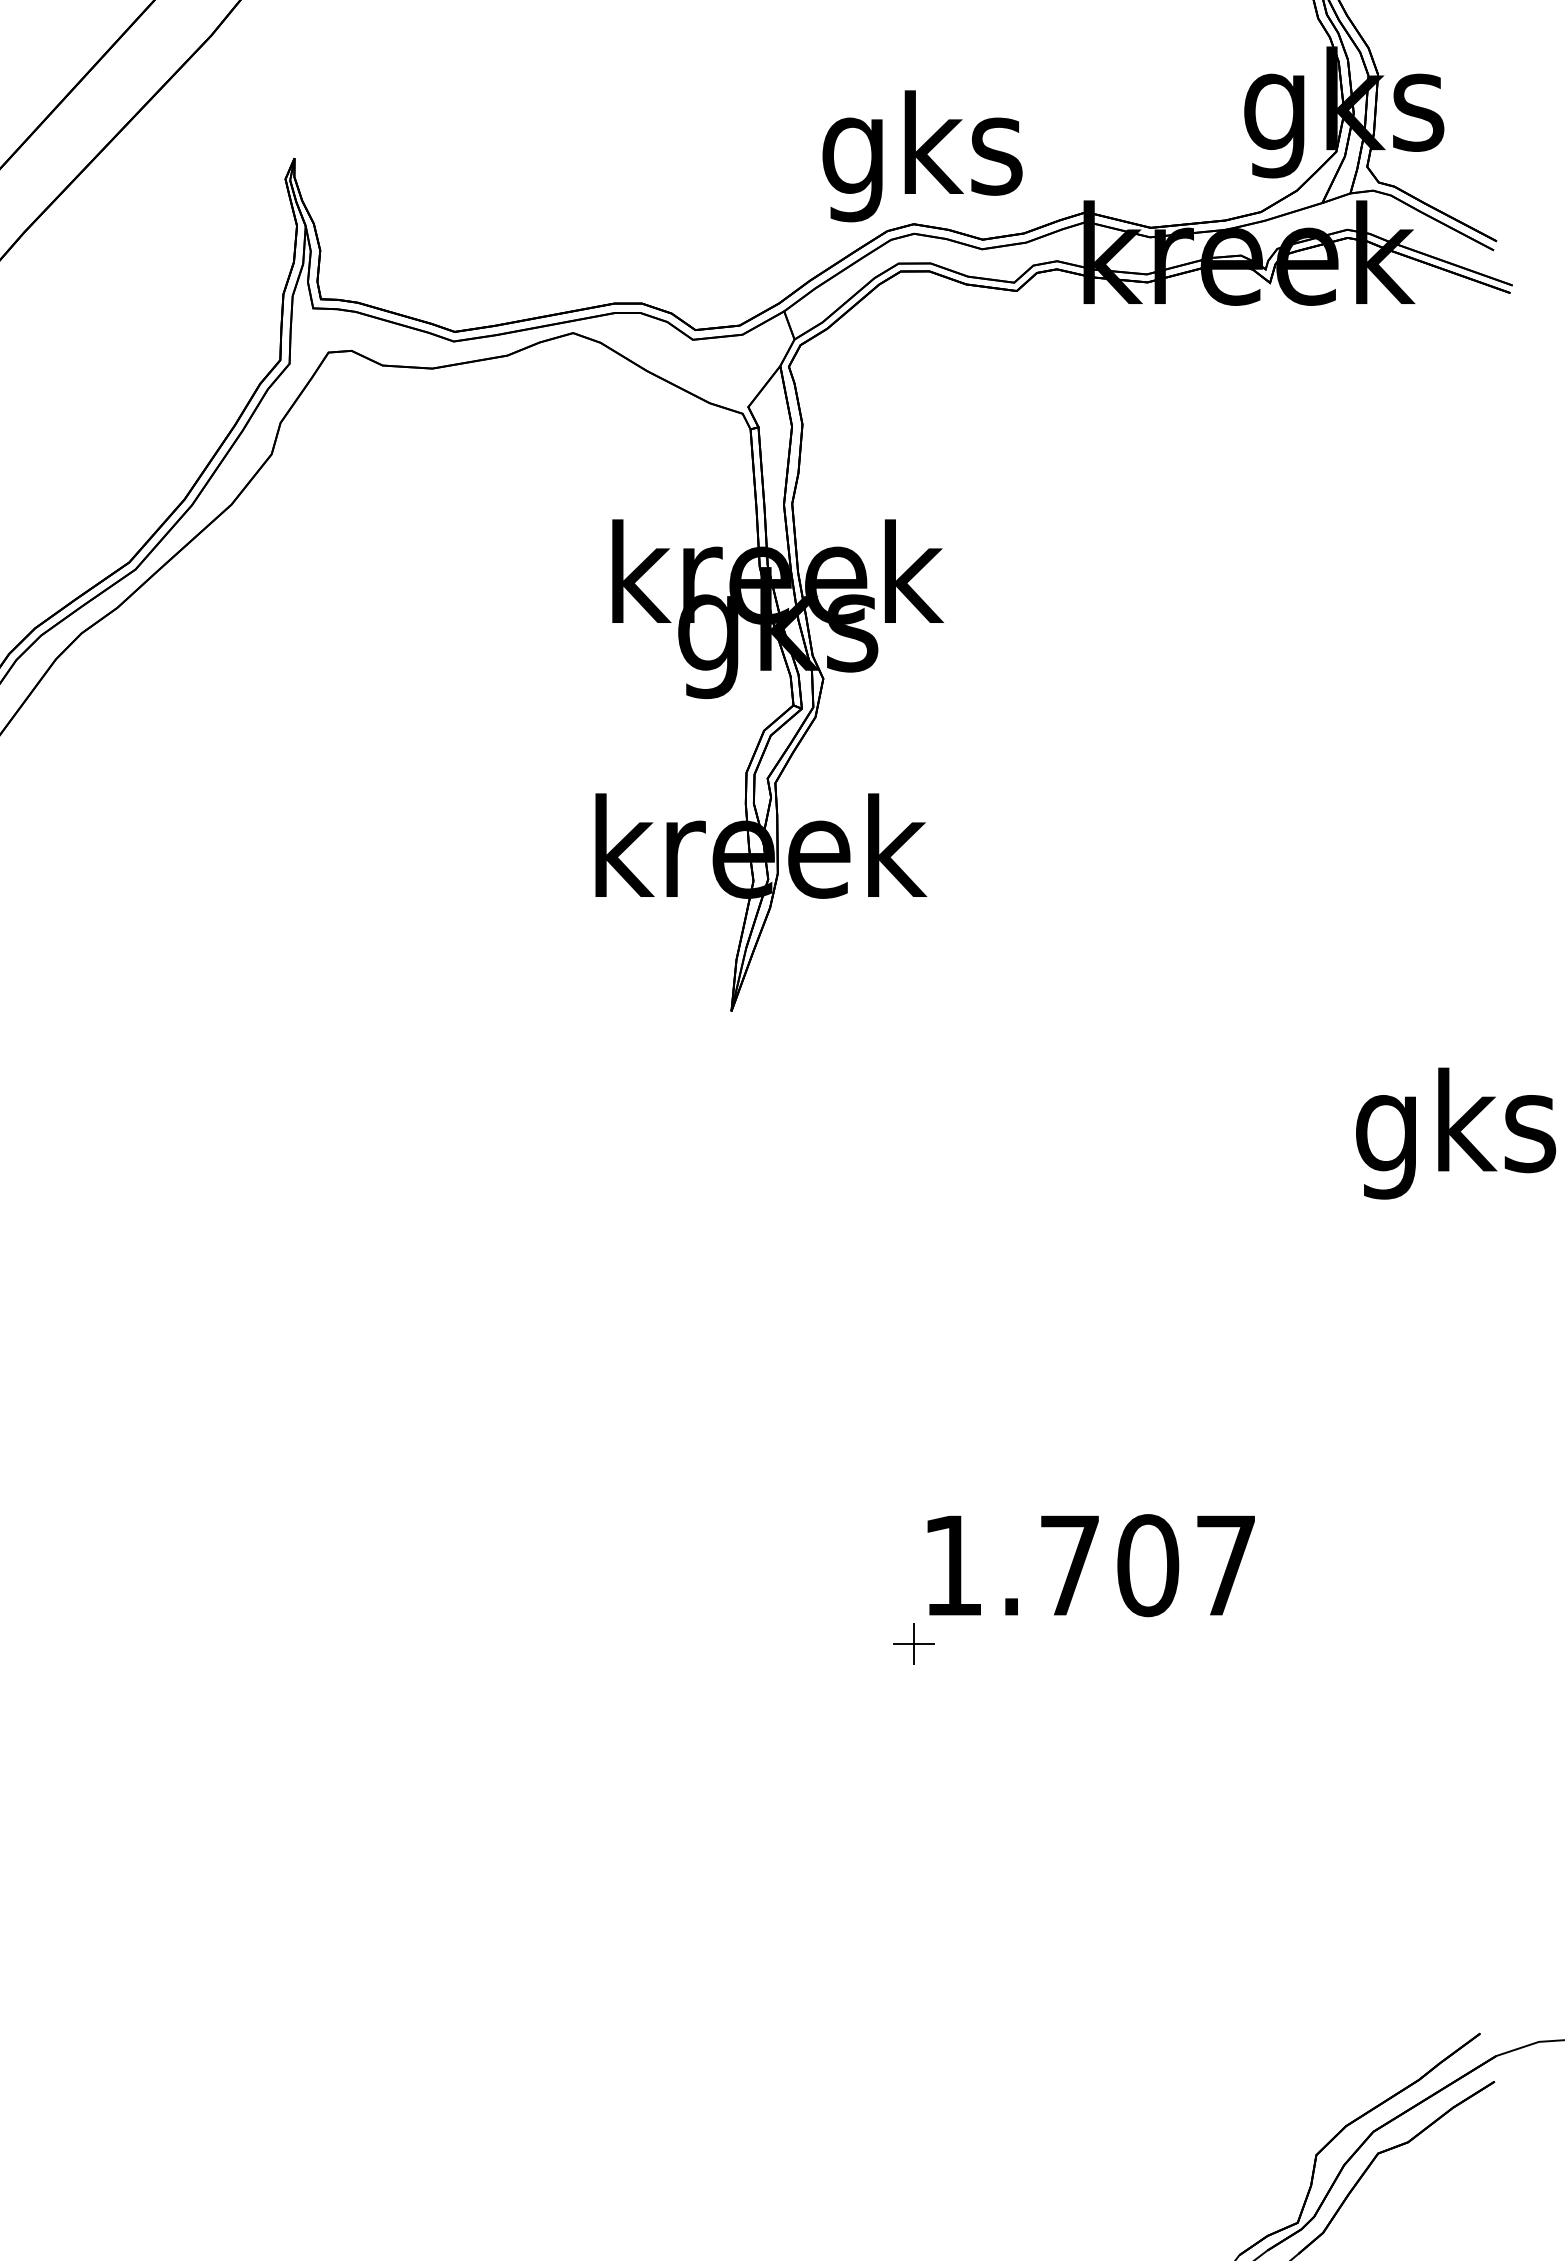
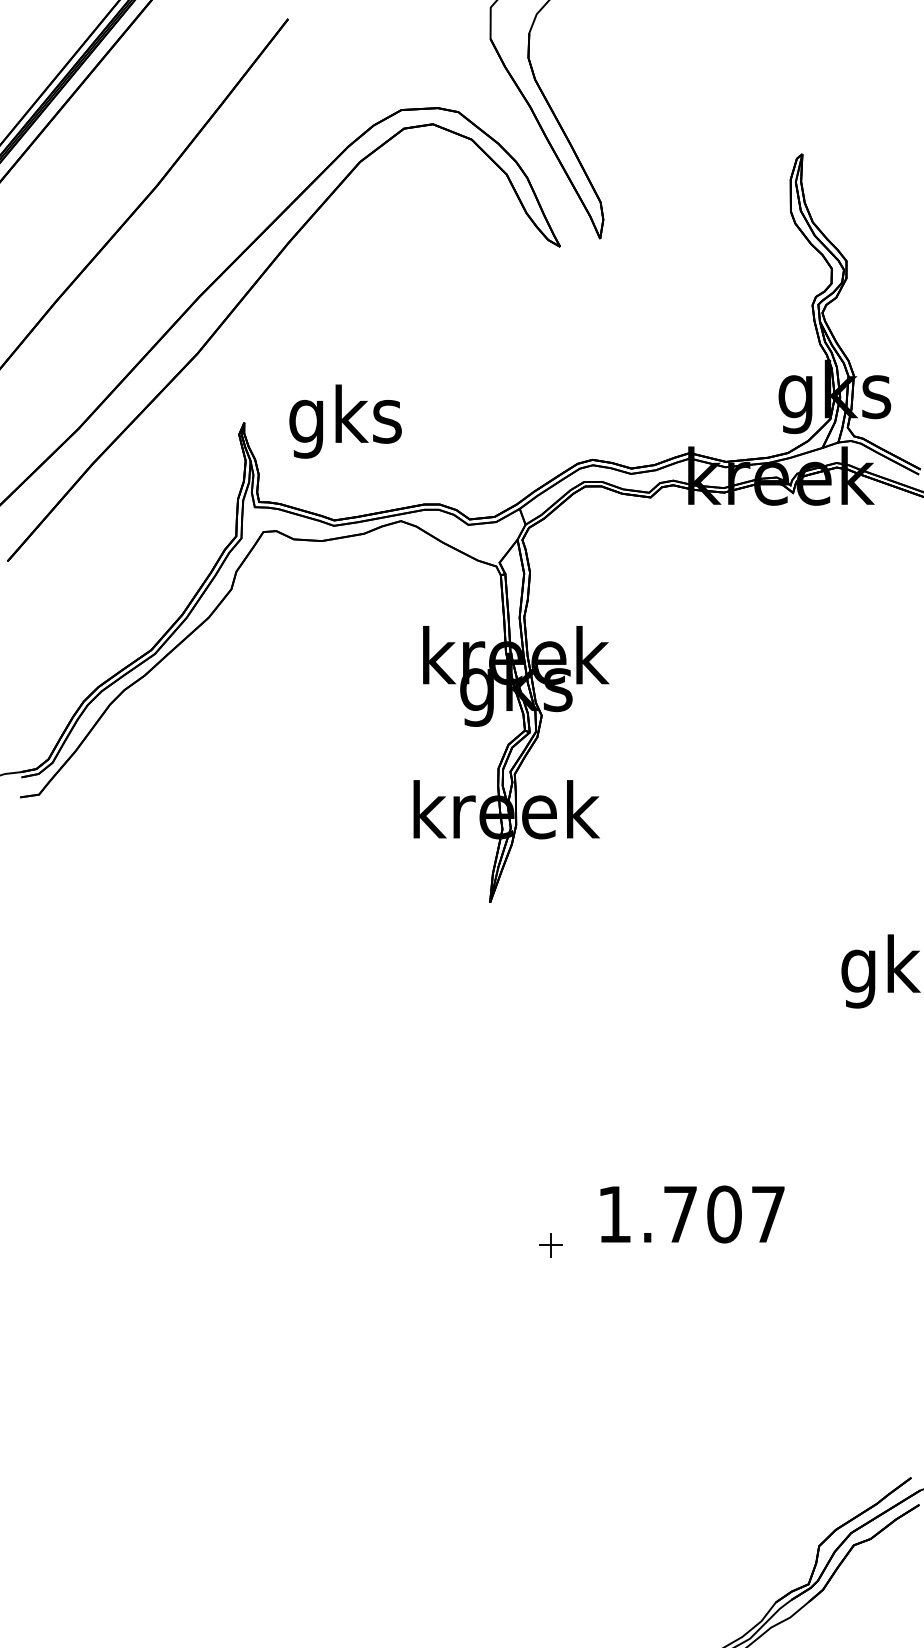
text: (922, 156) -> (345, 421), moved
part: (913, 1643) -> (550, 1245), moved

